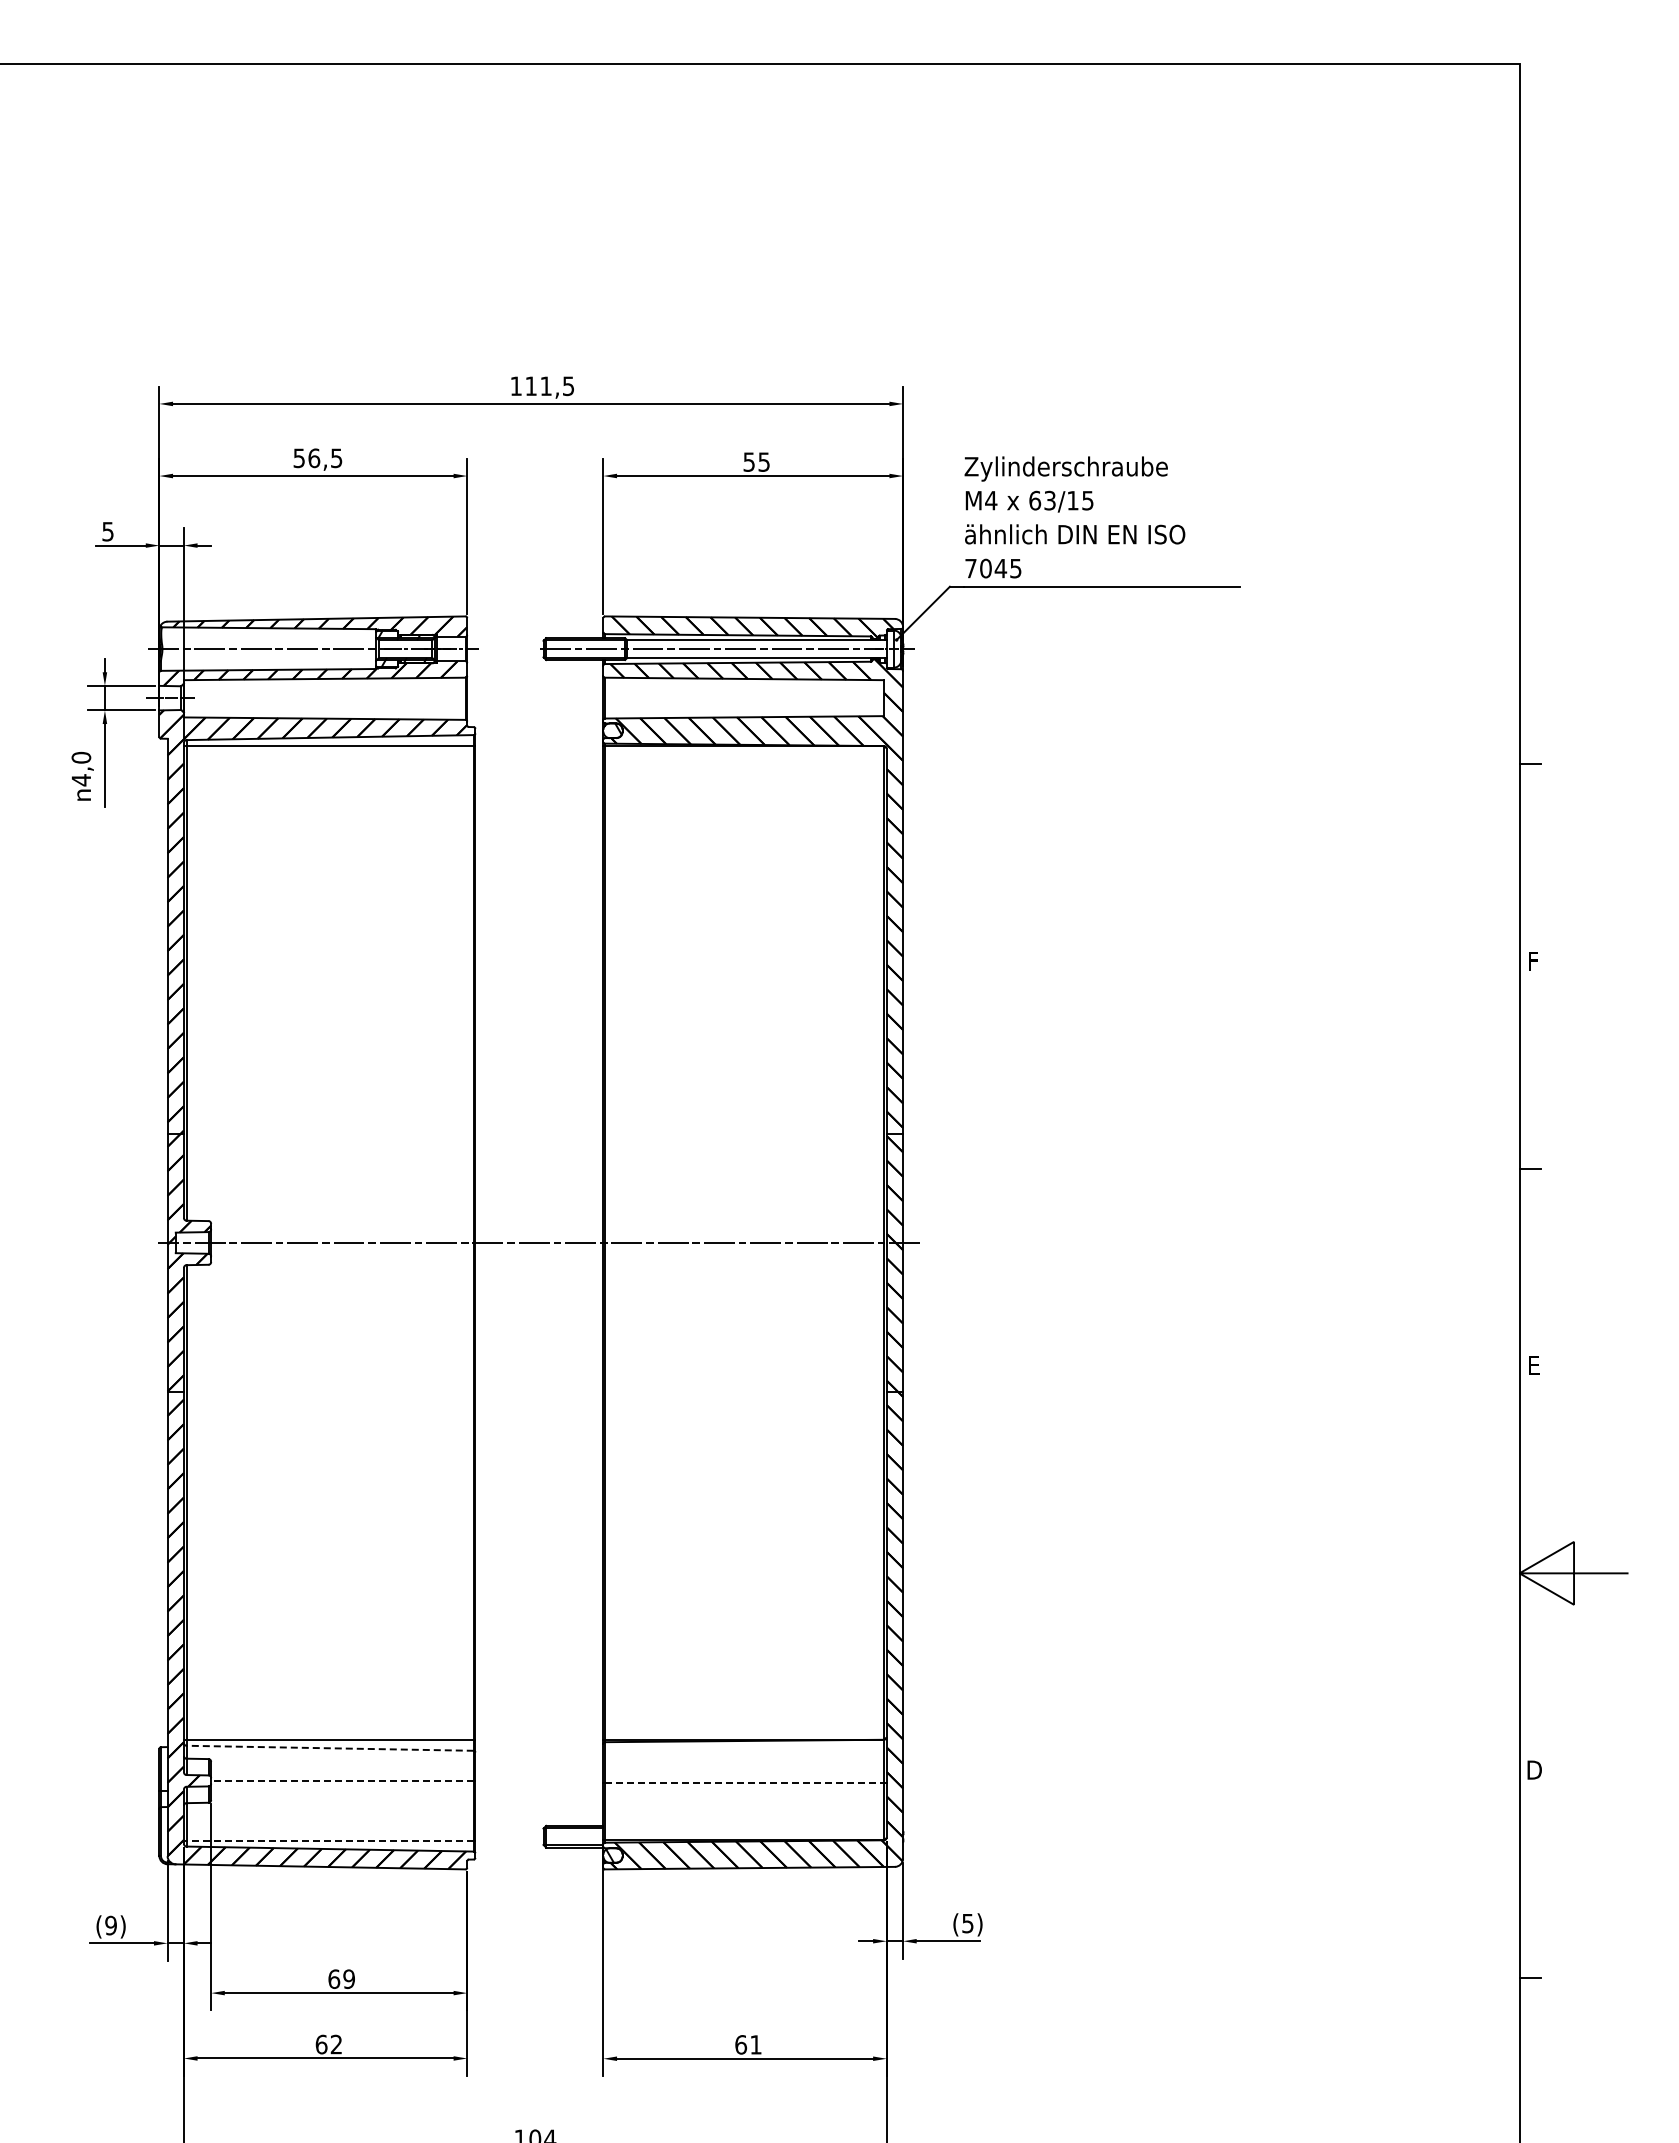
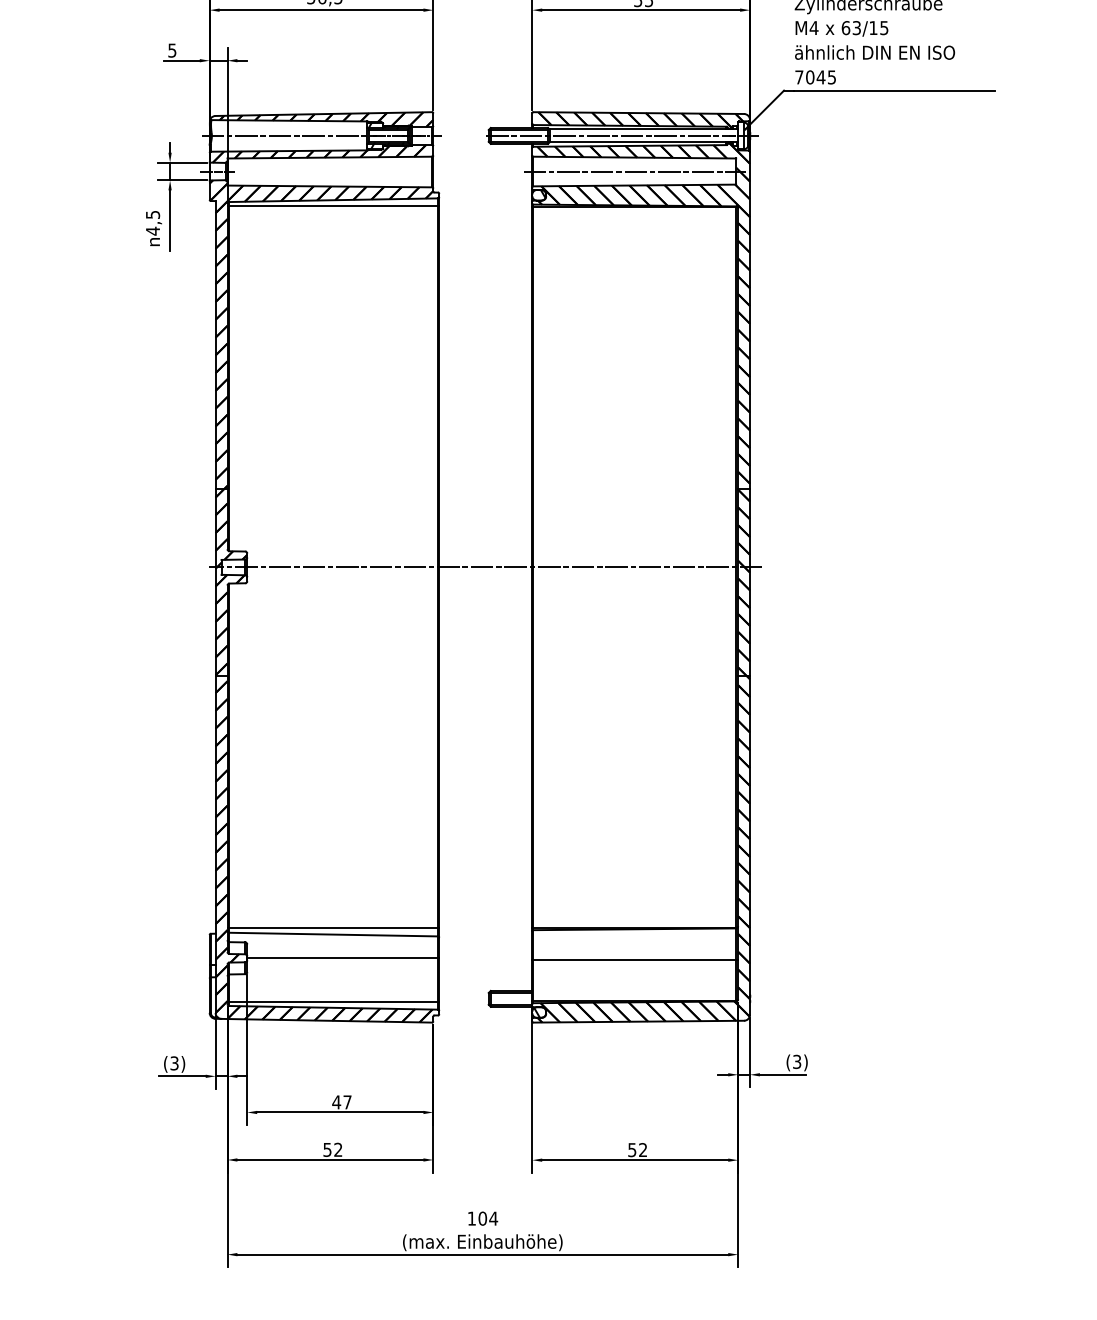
line: (744, 698) -> (634, 171), added
text: (81, 757) -> (153, 214), 4,0 -> 4,5
line: (330, 1748) -> (333, 934), dashed -> solid
line: (341, 1780) -> (341, 958), dashed -> solid
line: (745, 1783) -> (635, 960), dashed -> solid
line: (330, 1840) -> (333, 1001), dashed -> solid
text: (967, 1922) -> (796, 1061), (5) -> (3)
text: (110, 1925) -> (174, 1063), (9) -> (3)
text: (341, 1979) -> (341, 1102), 69 -> 47
text: (321, 2044) -> (327, 1149), 62 -> 52
text: (748, 2044) -> (637, 1149), 61 -> 52

